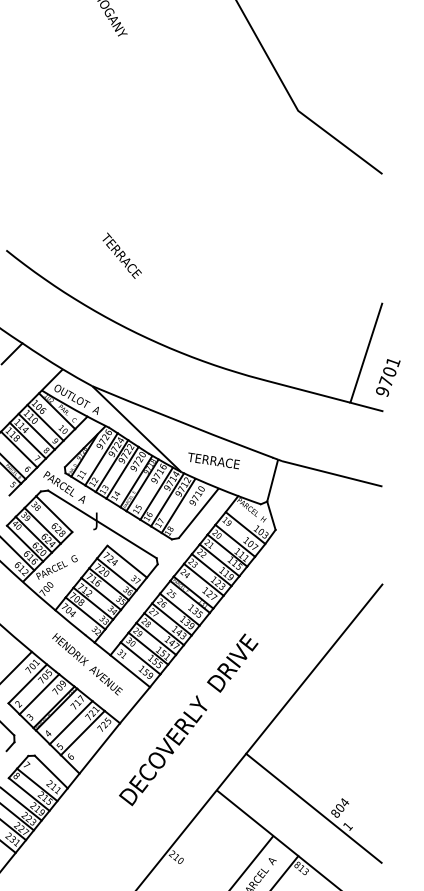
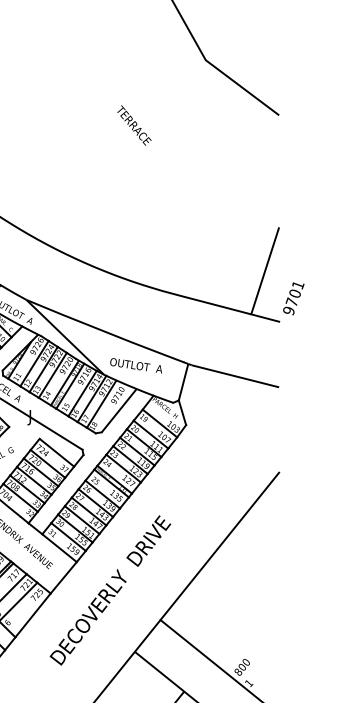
text: (121, 255) -> (133, 125), moved
text: (388, 377) -> (294, 298), moved
text: (217, 461) -> (135, 365), TERRACE -> OUTLOT  A
text: (344, 802) -> (246, 662), 804 -> 800

